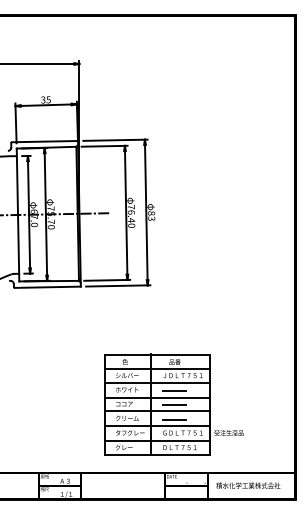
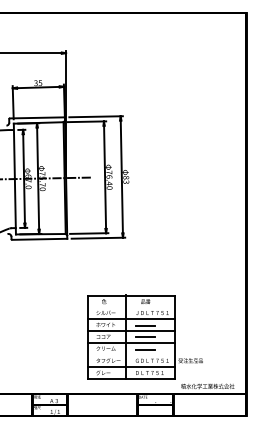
line: (157, 368) -> (131, 307), removed
line: (157, 426) -> (131, 355), removed
text: (248, 485) -> (207, 386), moved

